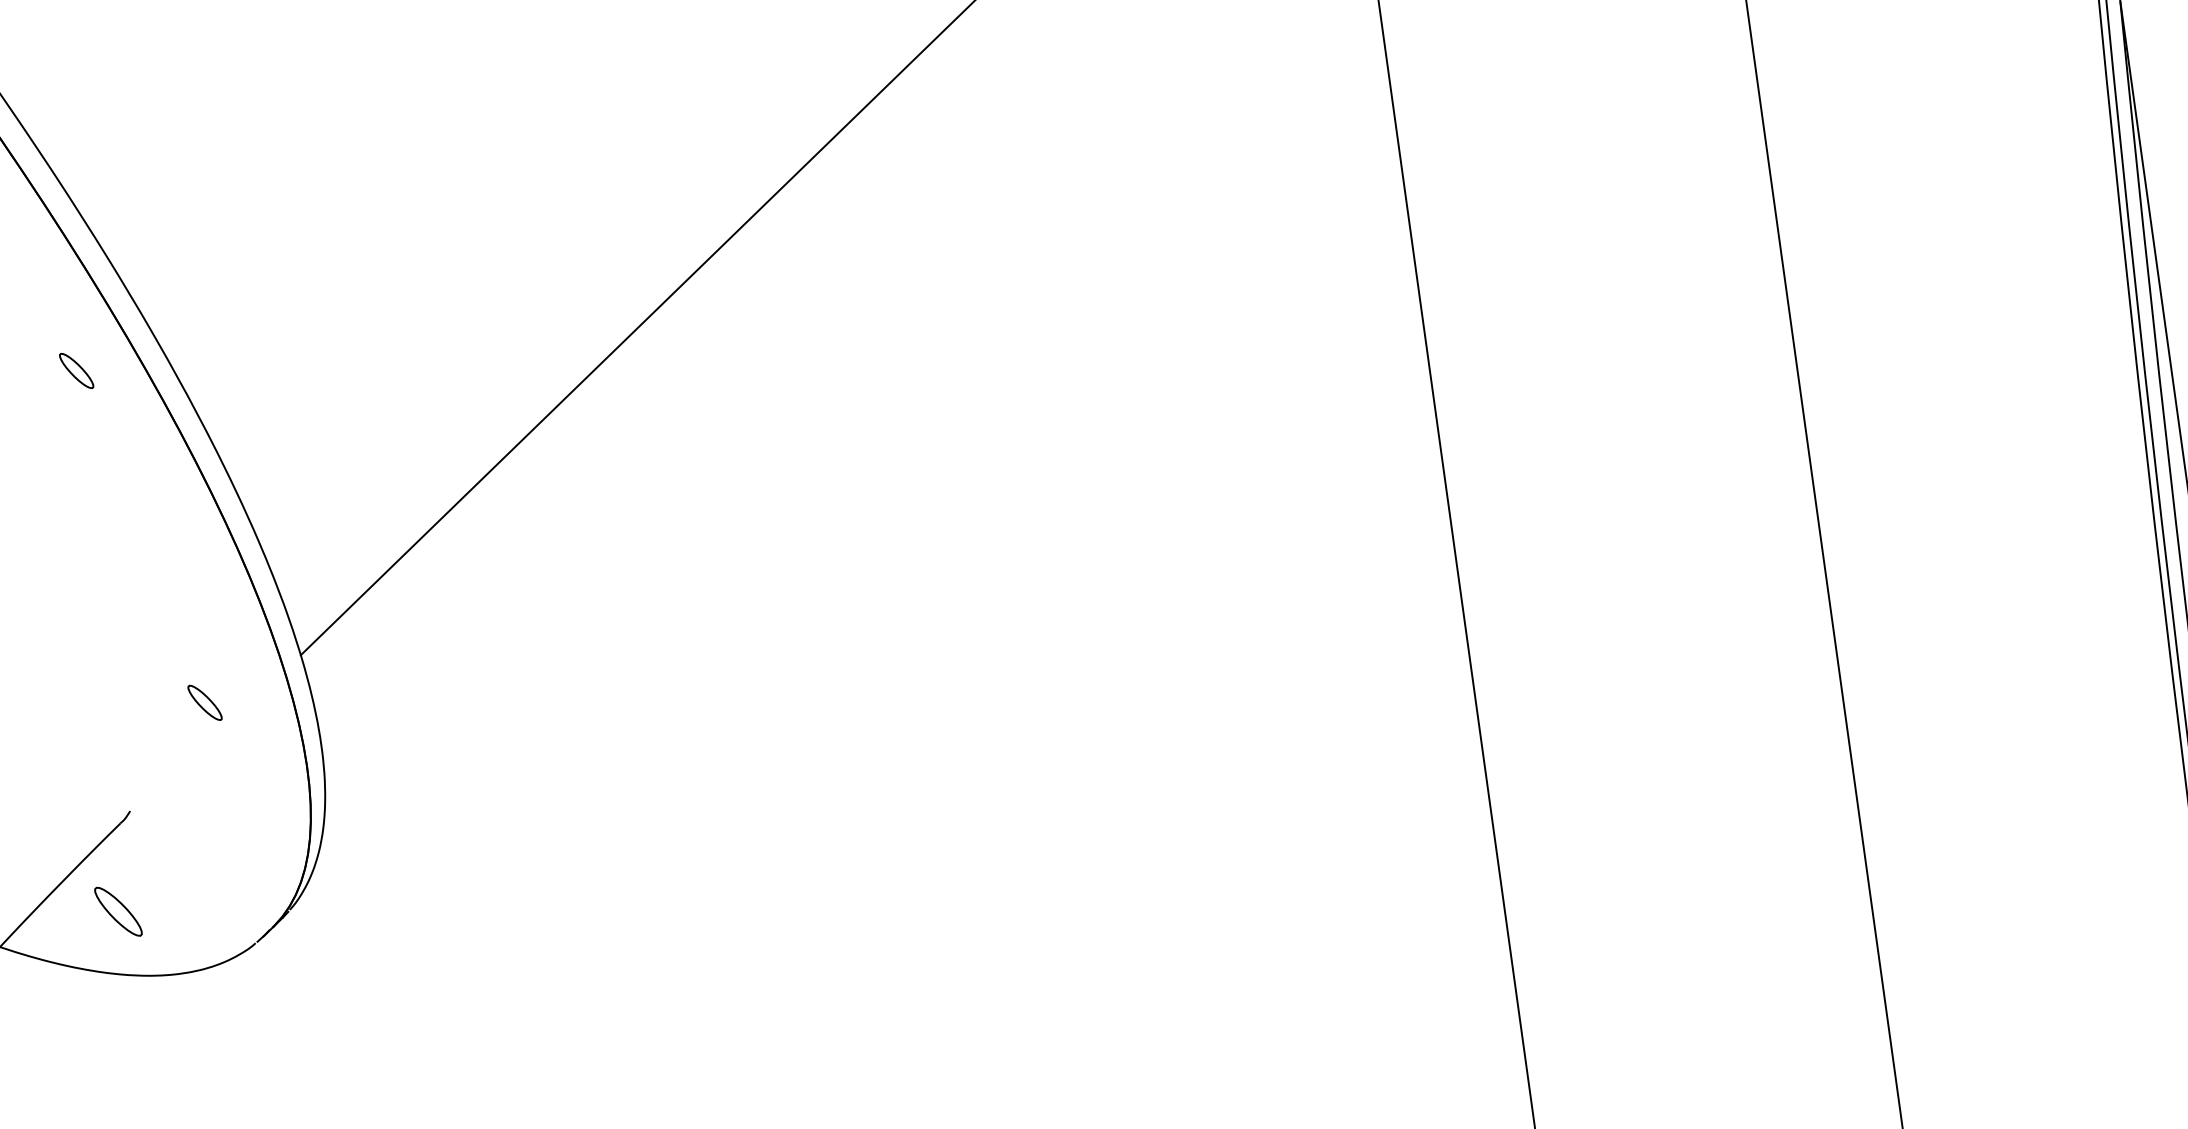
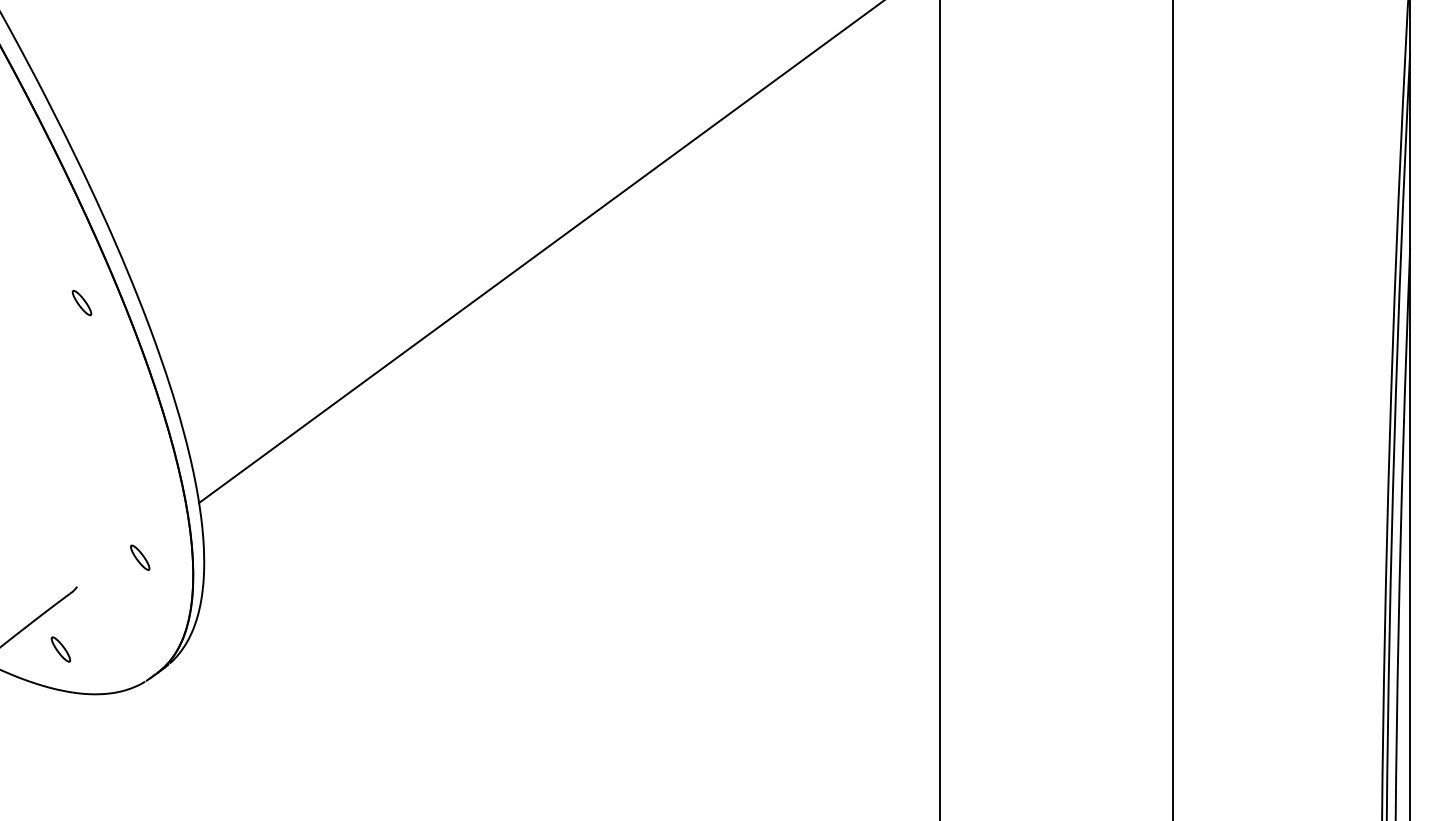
part: (205, 702) -> (140, 557), moved
part: (117, 911) -> (60, 649), size x0.71

